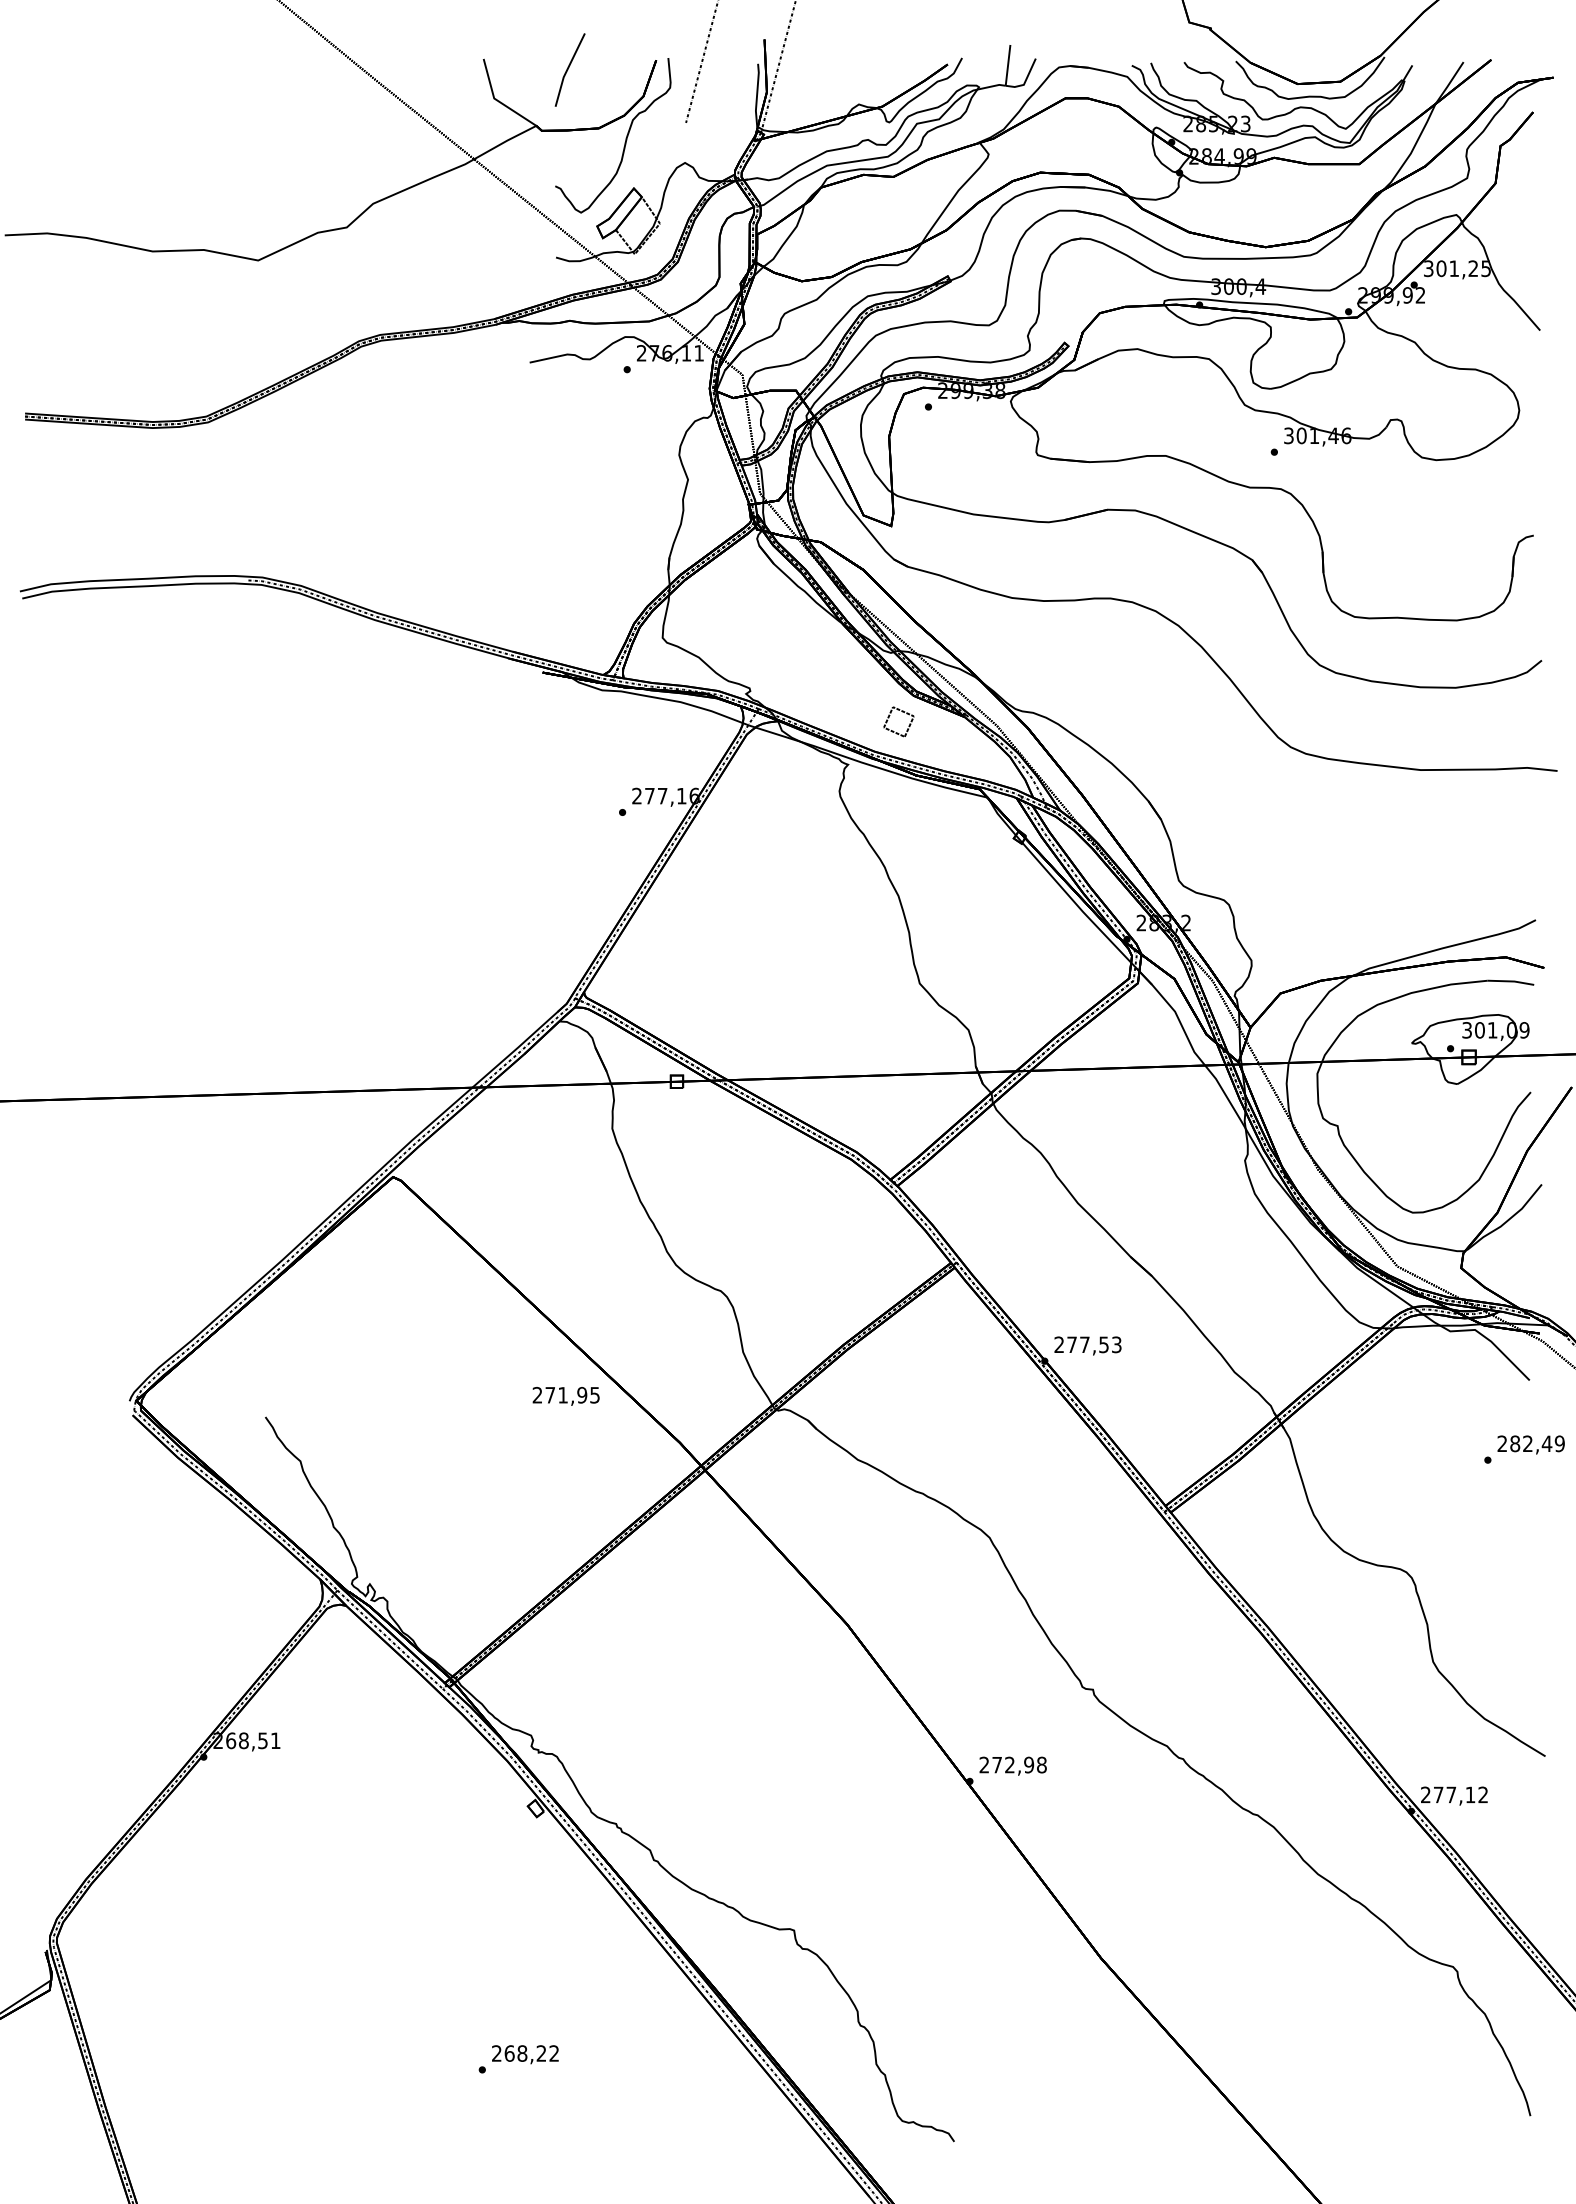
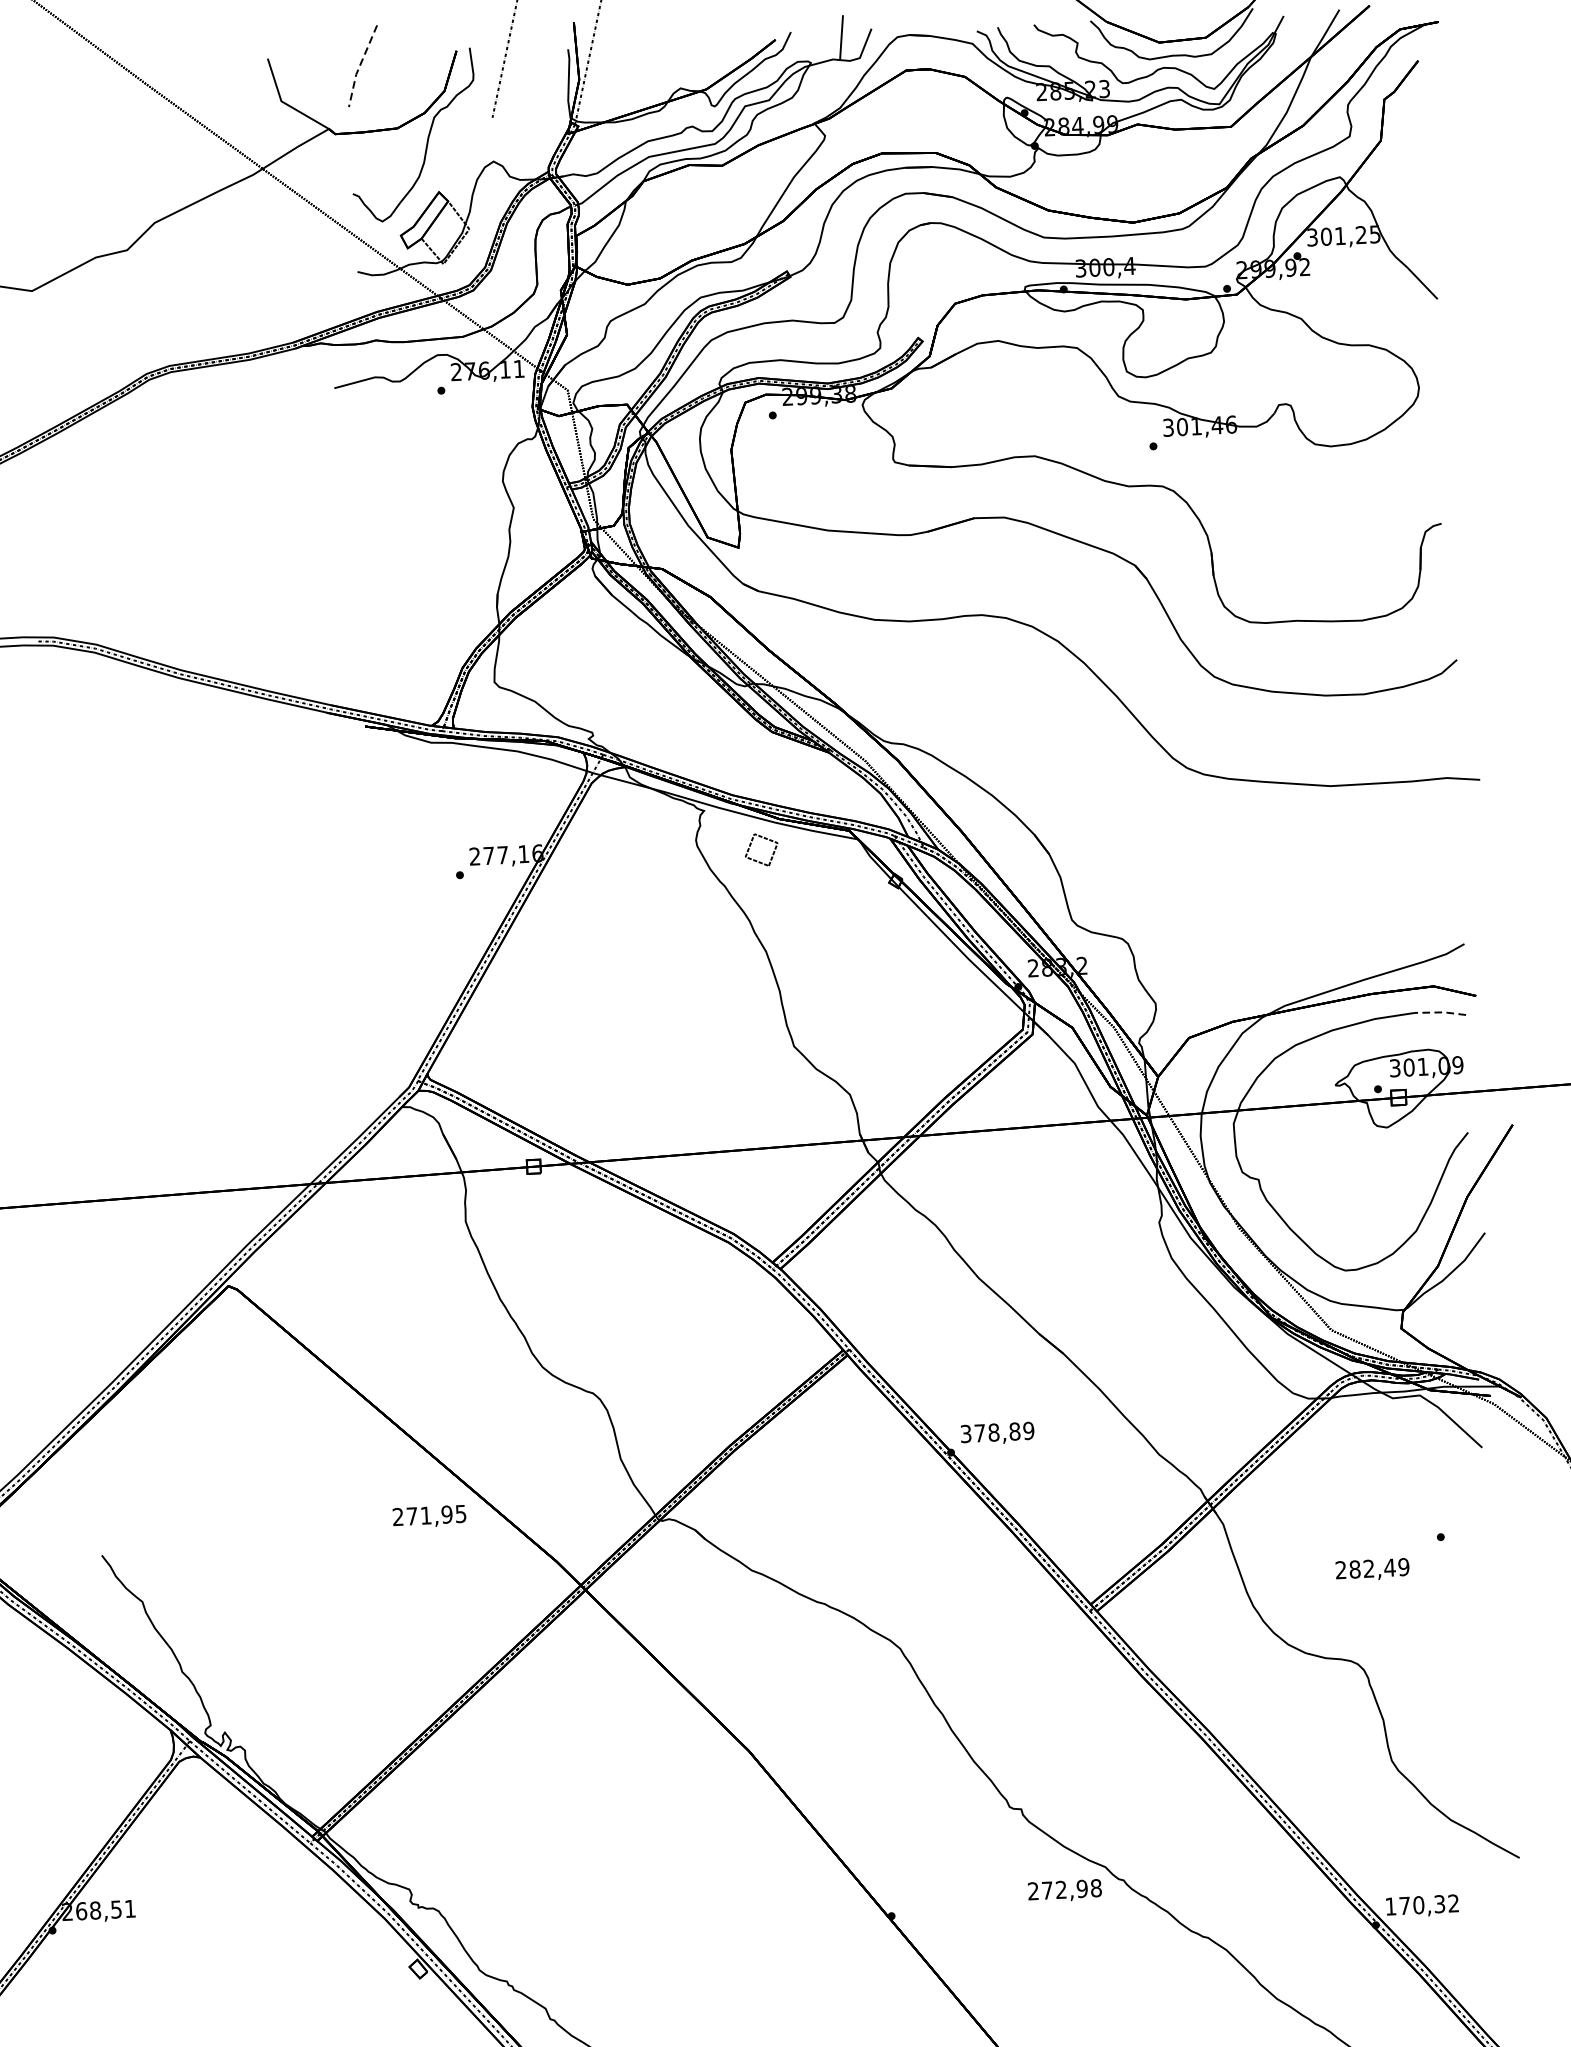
line: (567, 70) -> (360, 66), solid -> dashed
part: (902, 712) -> (765, 839), moved
line: (1511, 981) -> (1441, 1012), solid -> dashed
text: (1087, 1344) -> (996, 1432), 277,53 -> 378,89
text: (1530, 1444) -> (1371, 1569), moved
text: (1012, 1765) -> (1064, 1890), moved
text: (1448, 1794) -> (1415, 1904), 277,12 -> 170,32

